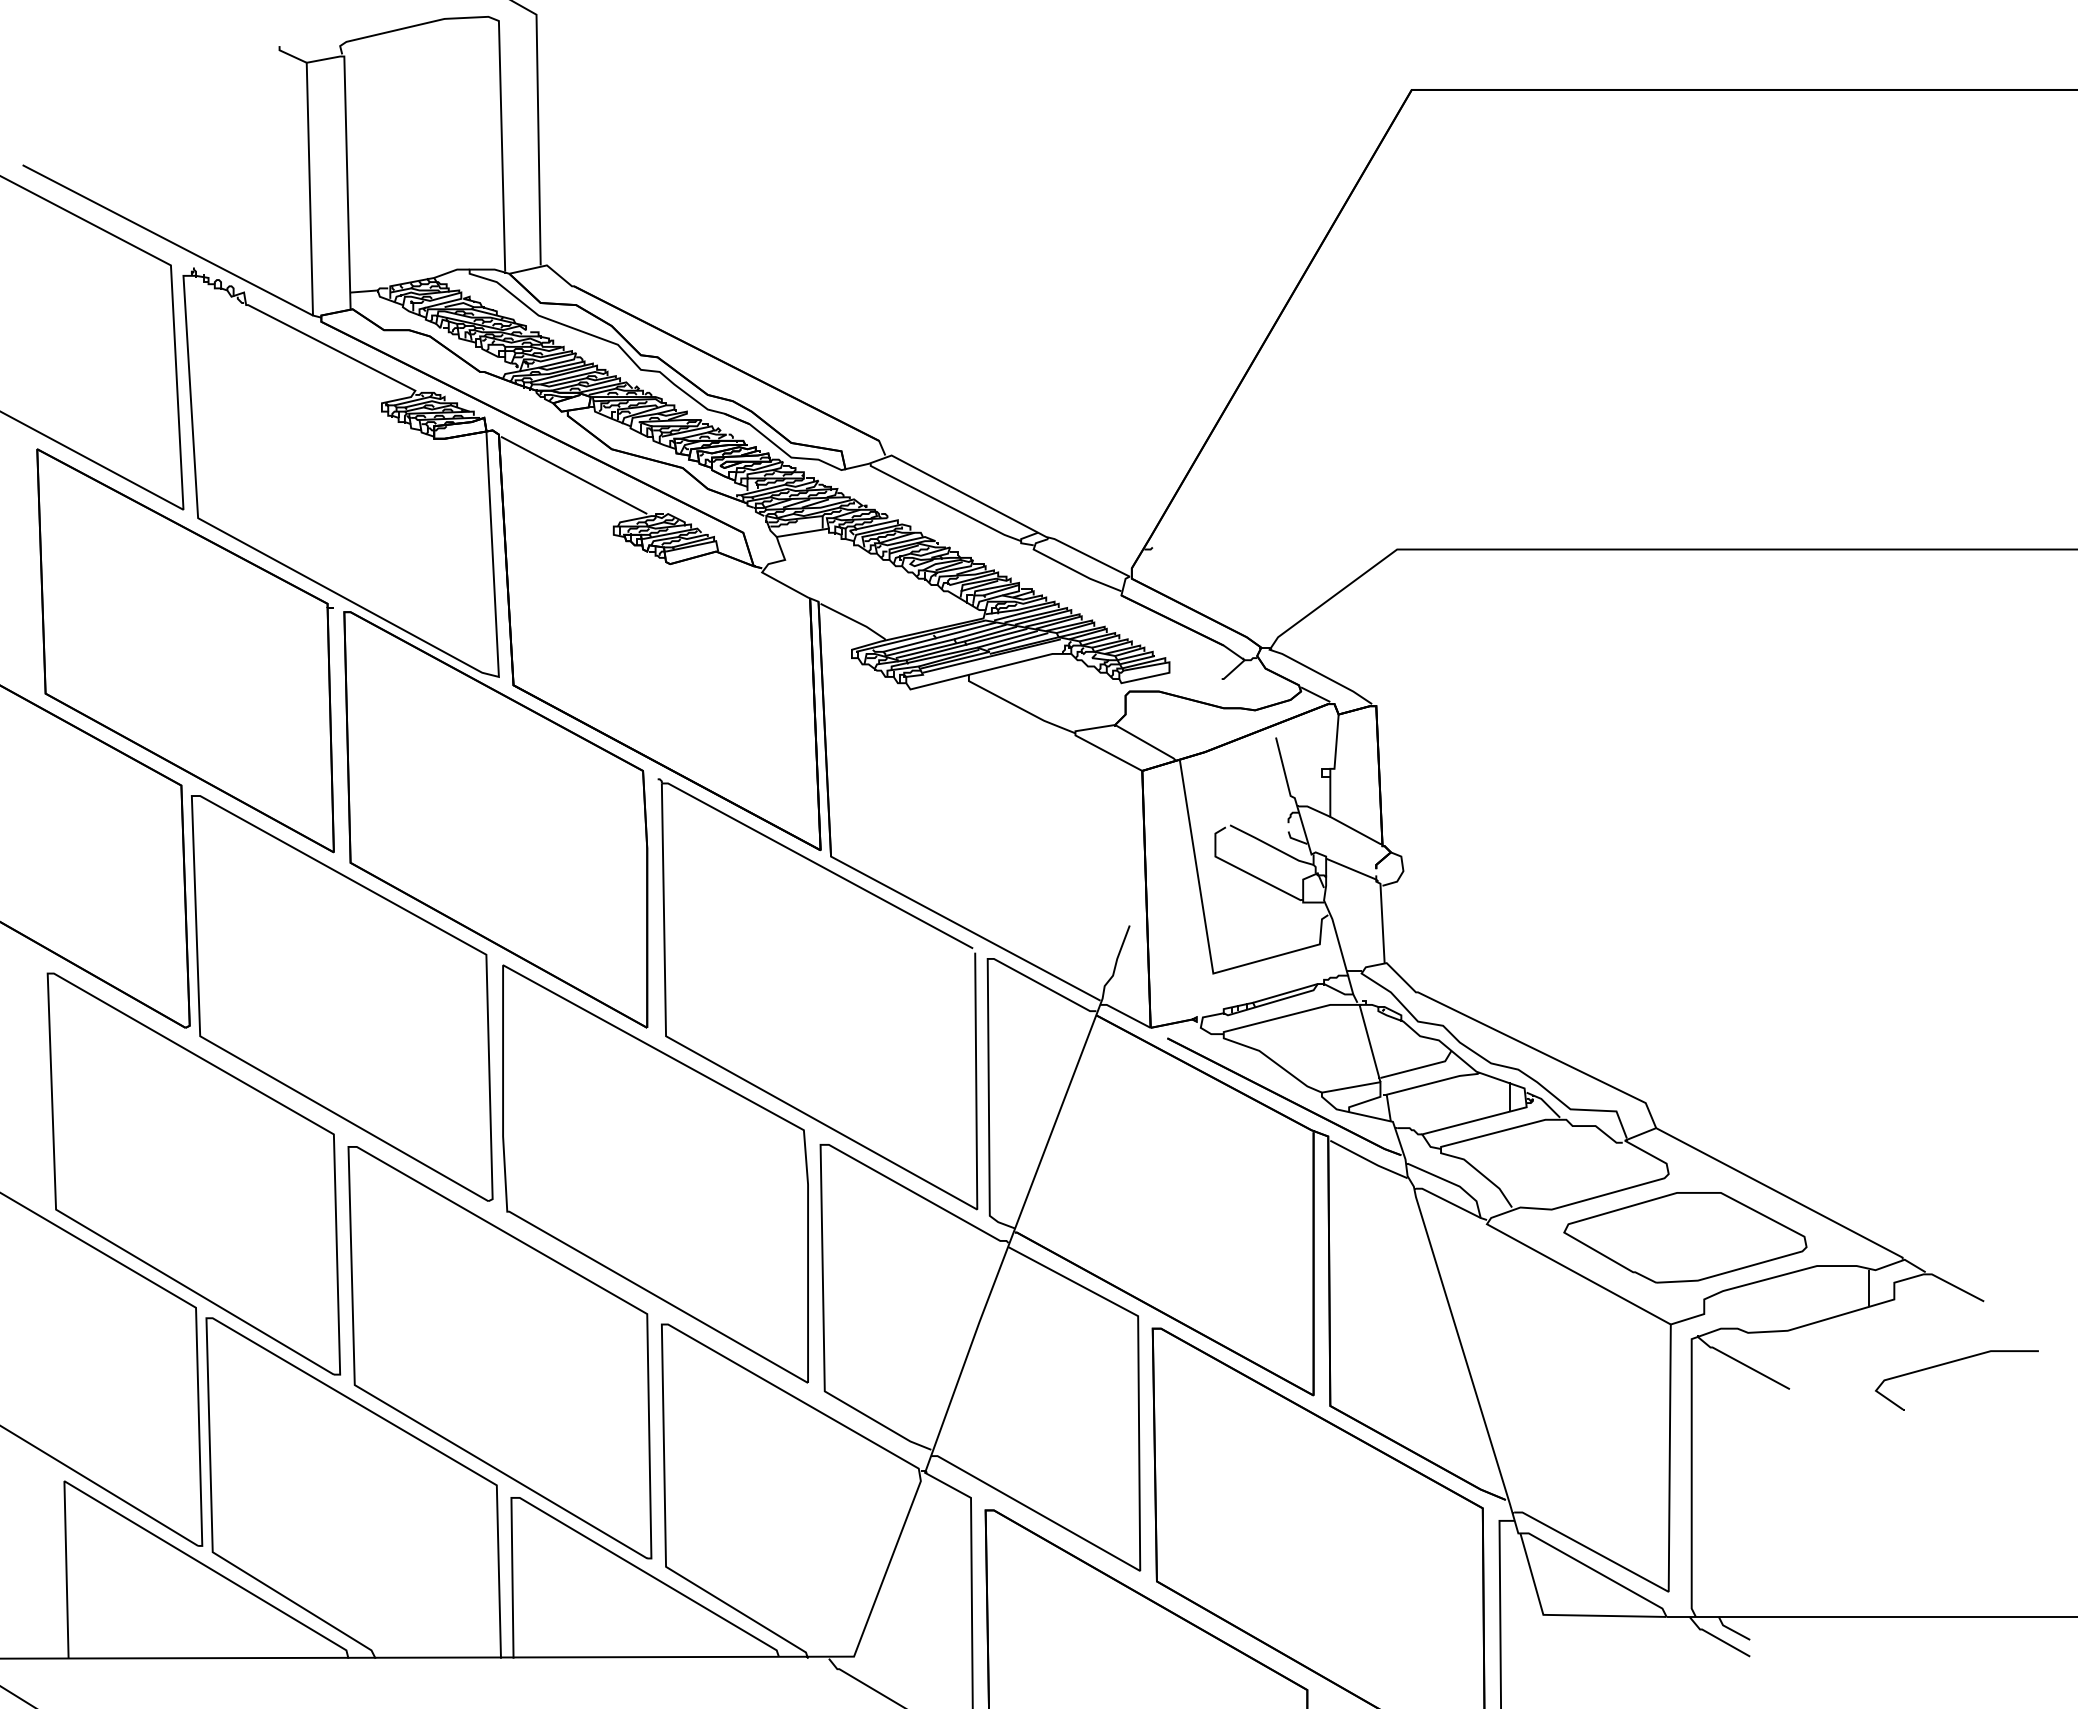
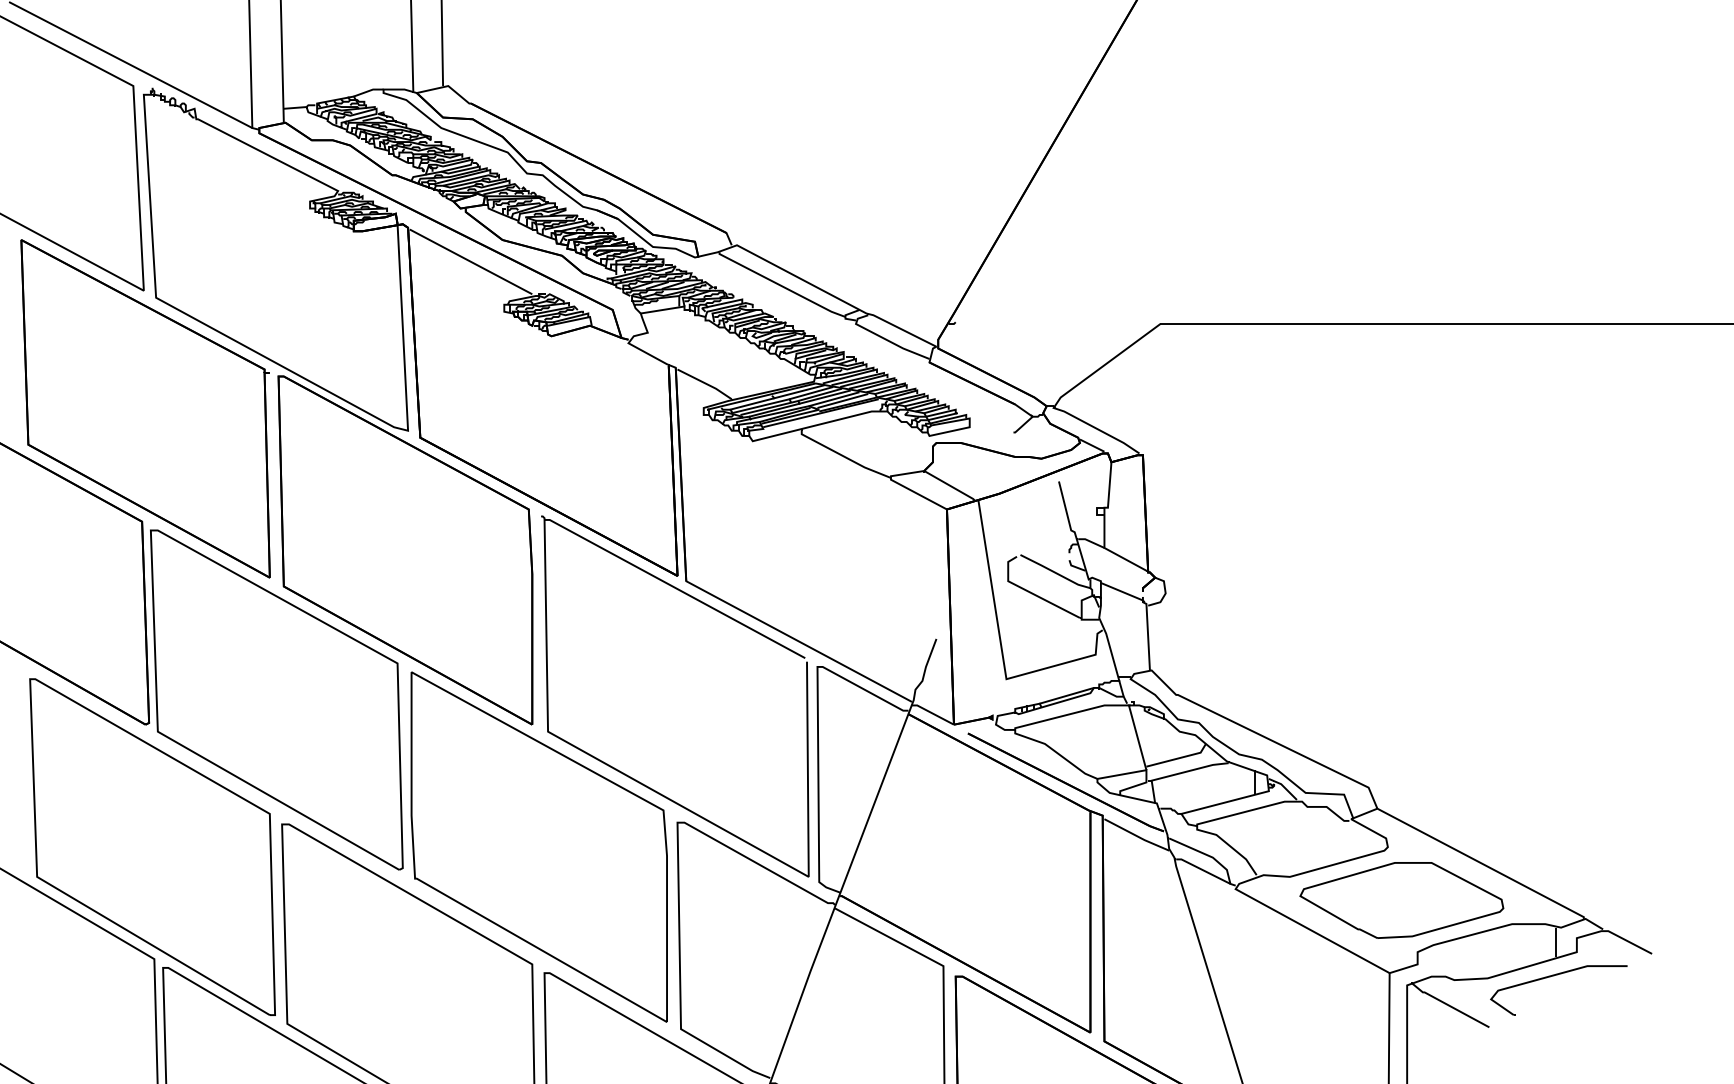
part: (1950, 1363) -> (1553, 976), moved

